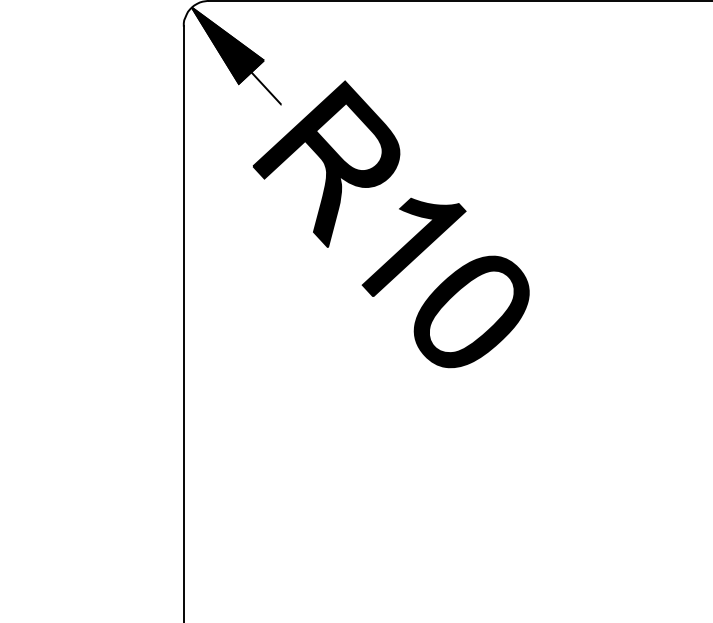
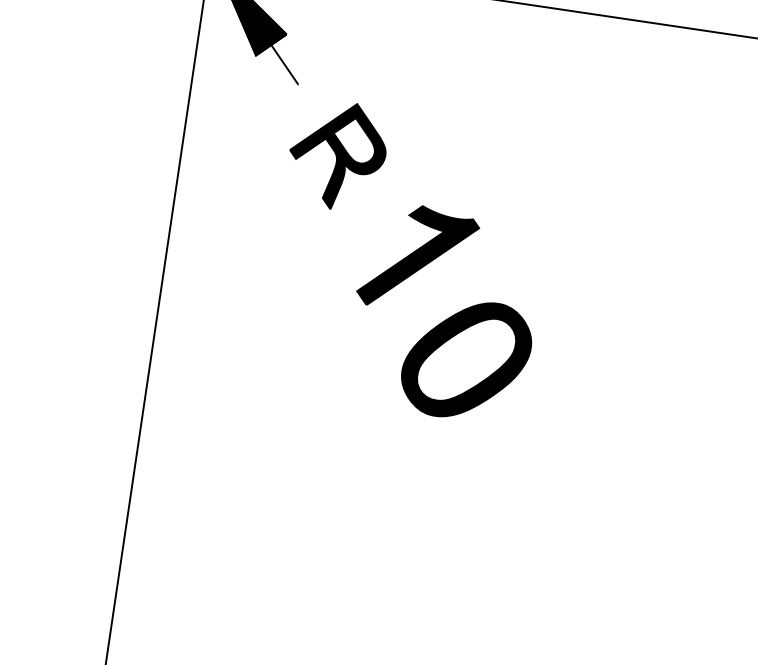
part: (326, 163) -> (337, 154), size x0.6
part: (471, 311) -> (466, 359), moved

